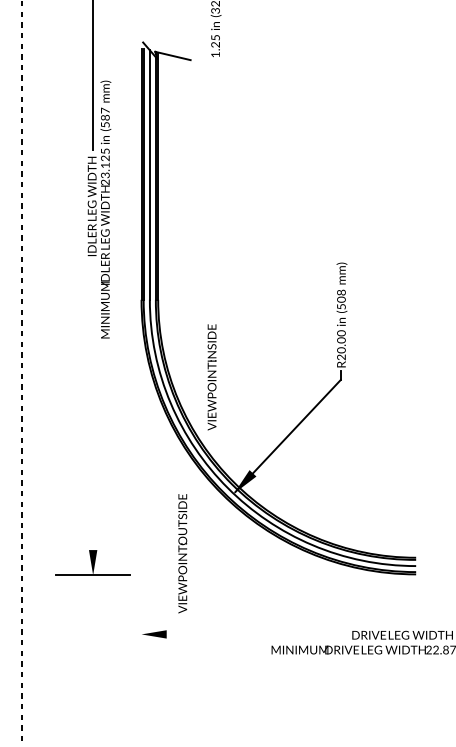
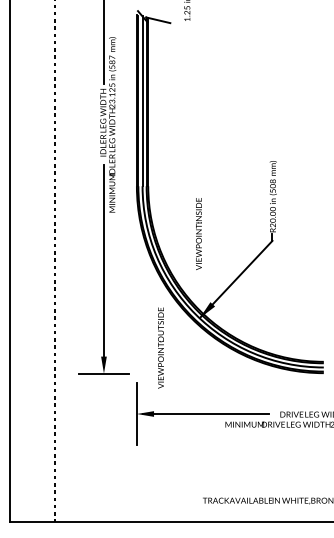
text: (211, 376) -> (198, 233), moved
line: (92, 417) -> (103, 266), added
text: (182, 552) -> (160, 347), moved
line: (140, 633) -> (136, 413), added
line: (242, 635) -> (205, 414), added

